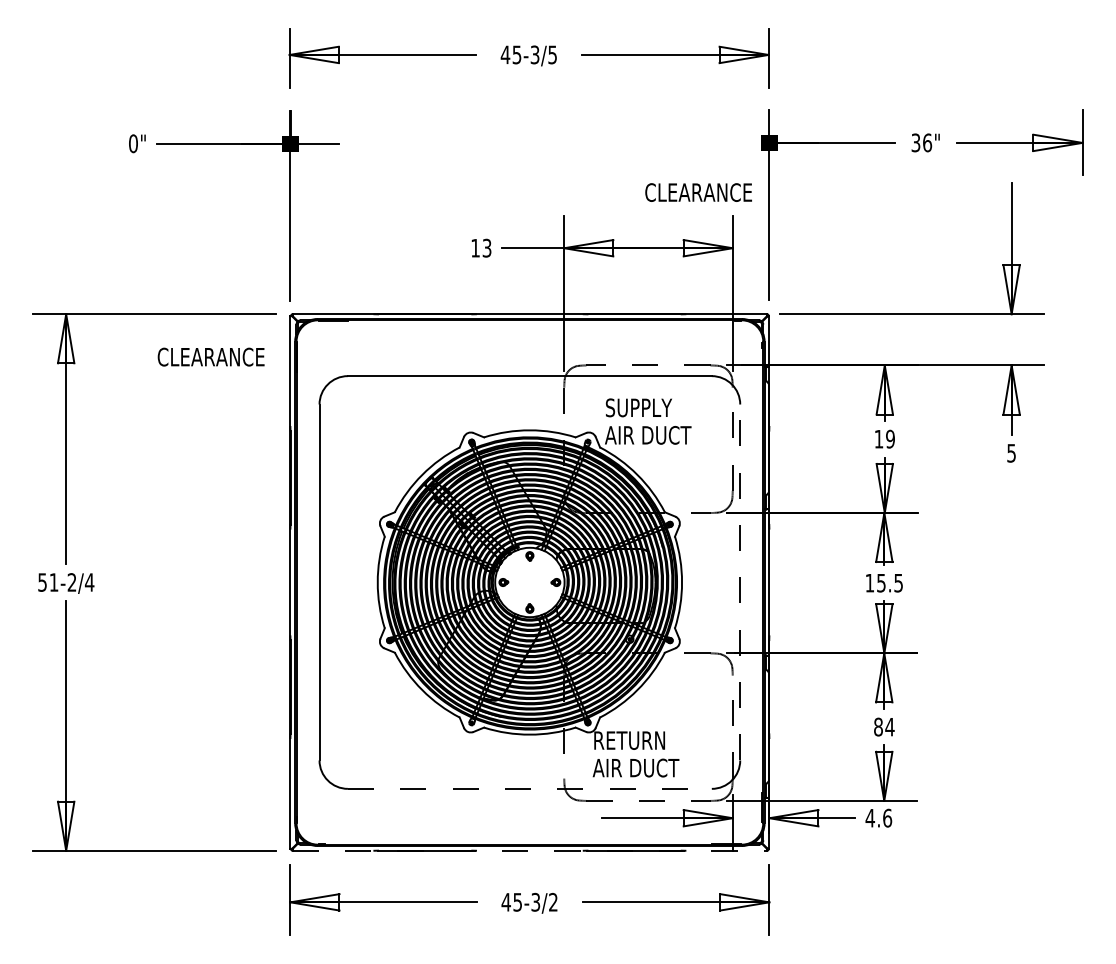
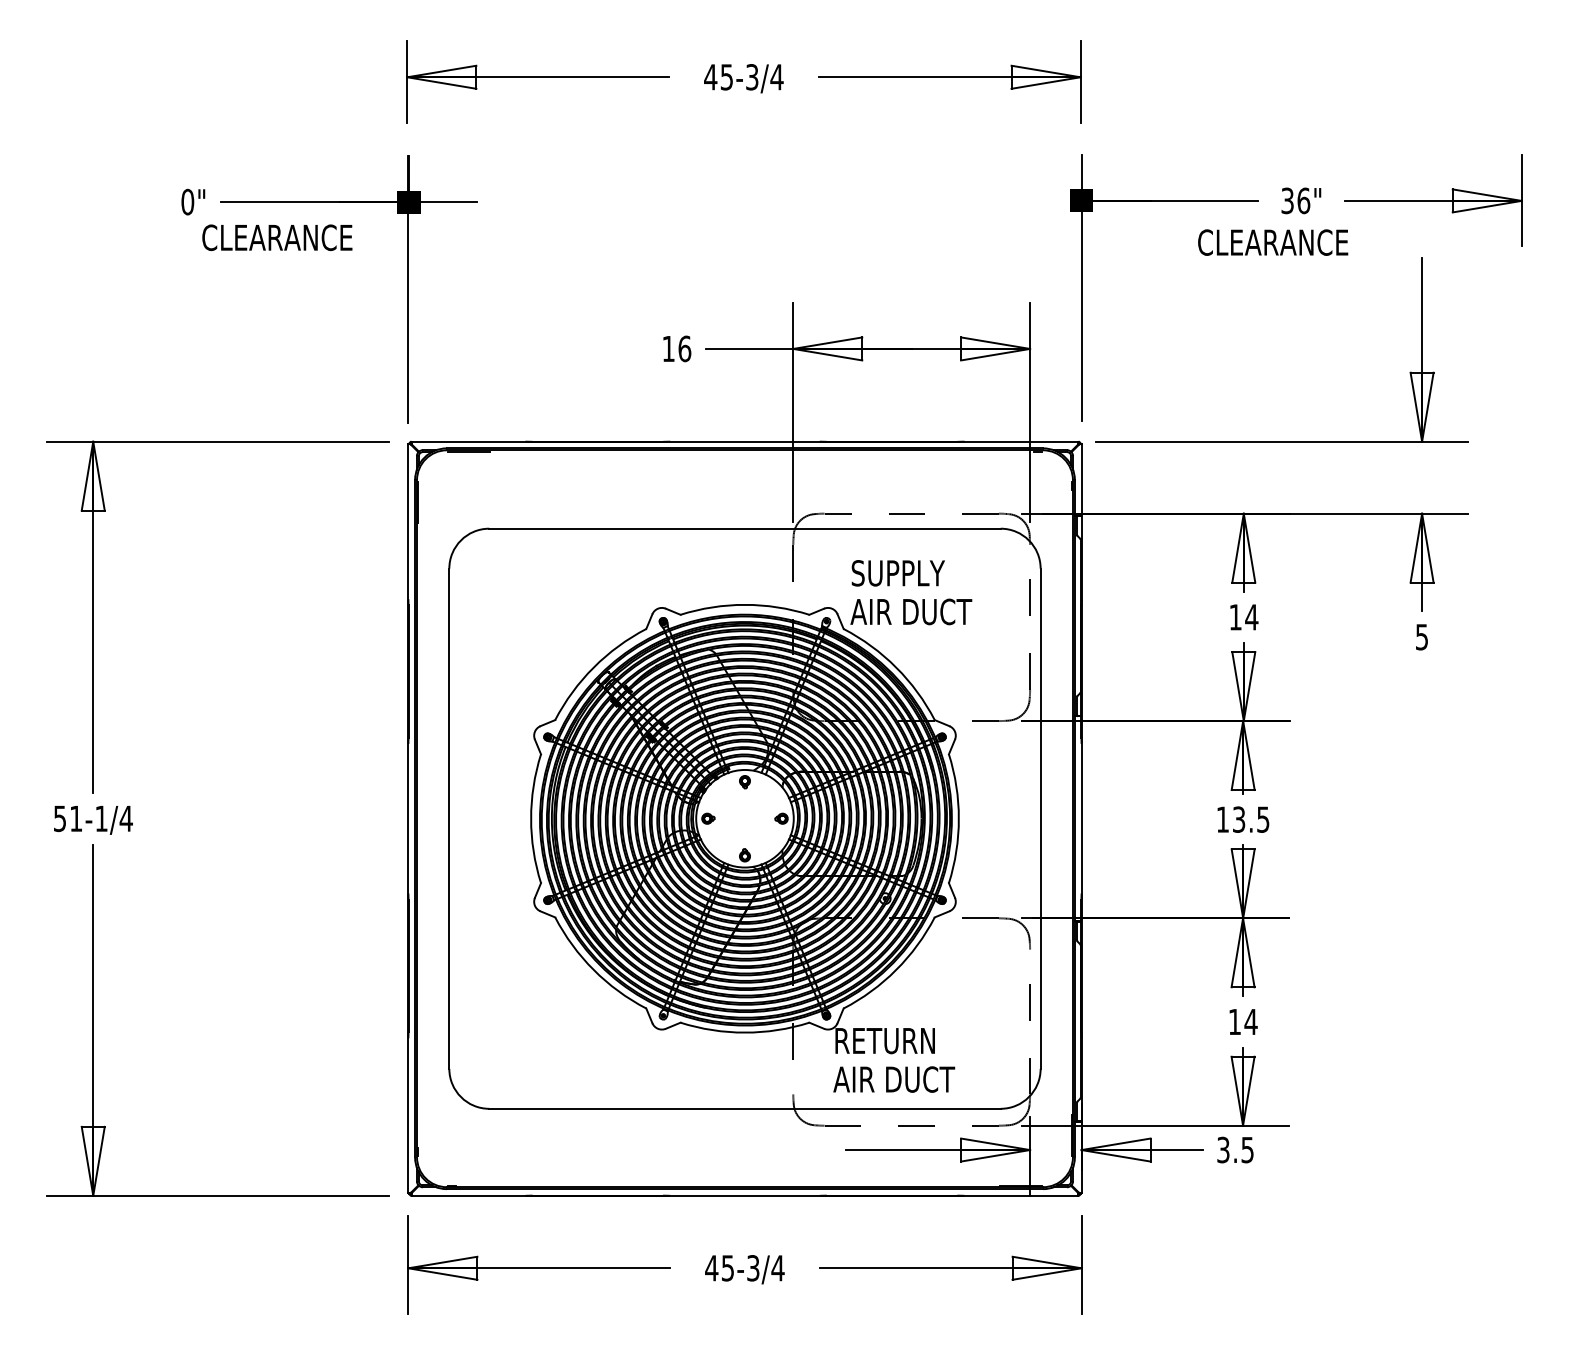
text: (552, 54) -> (776, 76), 45-3/5 -> 45-3/4
text: (698, 192) -> (1272, 242), moved
text: (486, 247) -> (684, 347), 13 -> 16
text: (210, 356) -> (276, 236), moved
text: (890, 438) -> (1251, 616), 19 -> 14
text: (71, 582) -> (100, 818), 51-2/4 -> 51-1/4
line: (740, 582) -> (1041, 818), dashed -> solid
text: (881, 582) -> (1239, 818), 15.5 -> 13.5
text: (878, 726) -> (1234, 1021), 84 -> 14
line: (529, 788) -> (744, 1108), dashed -> solid
text: (878, 817) -> (1234, 1149), 4.6 -> 3.5
line: (530, 850) -> (745, 1195), dashed -> solid
text: (553, 901) -> (778, 1267), 45-3/2 -> 45-3/4

